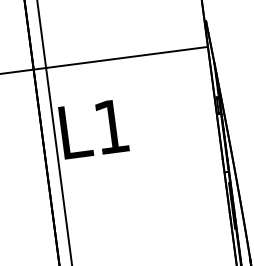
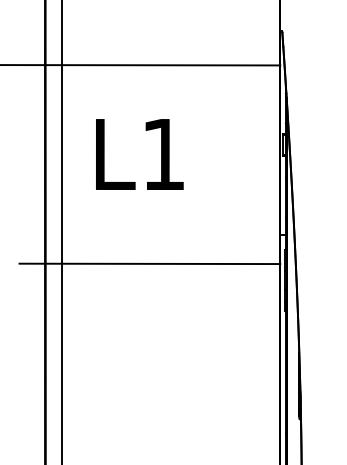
text: (93, 129) -> (139, 154), moved
line: (130, 206) -> (149, 263), added

